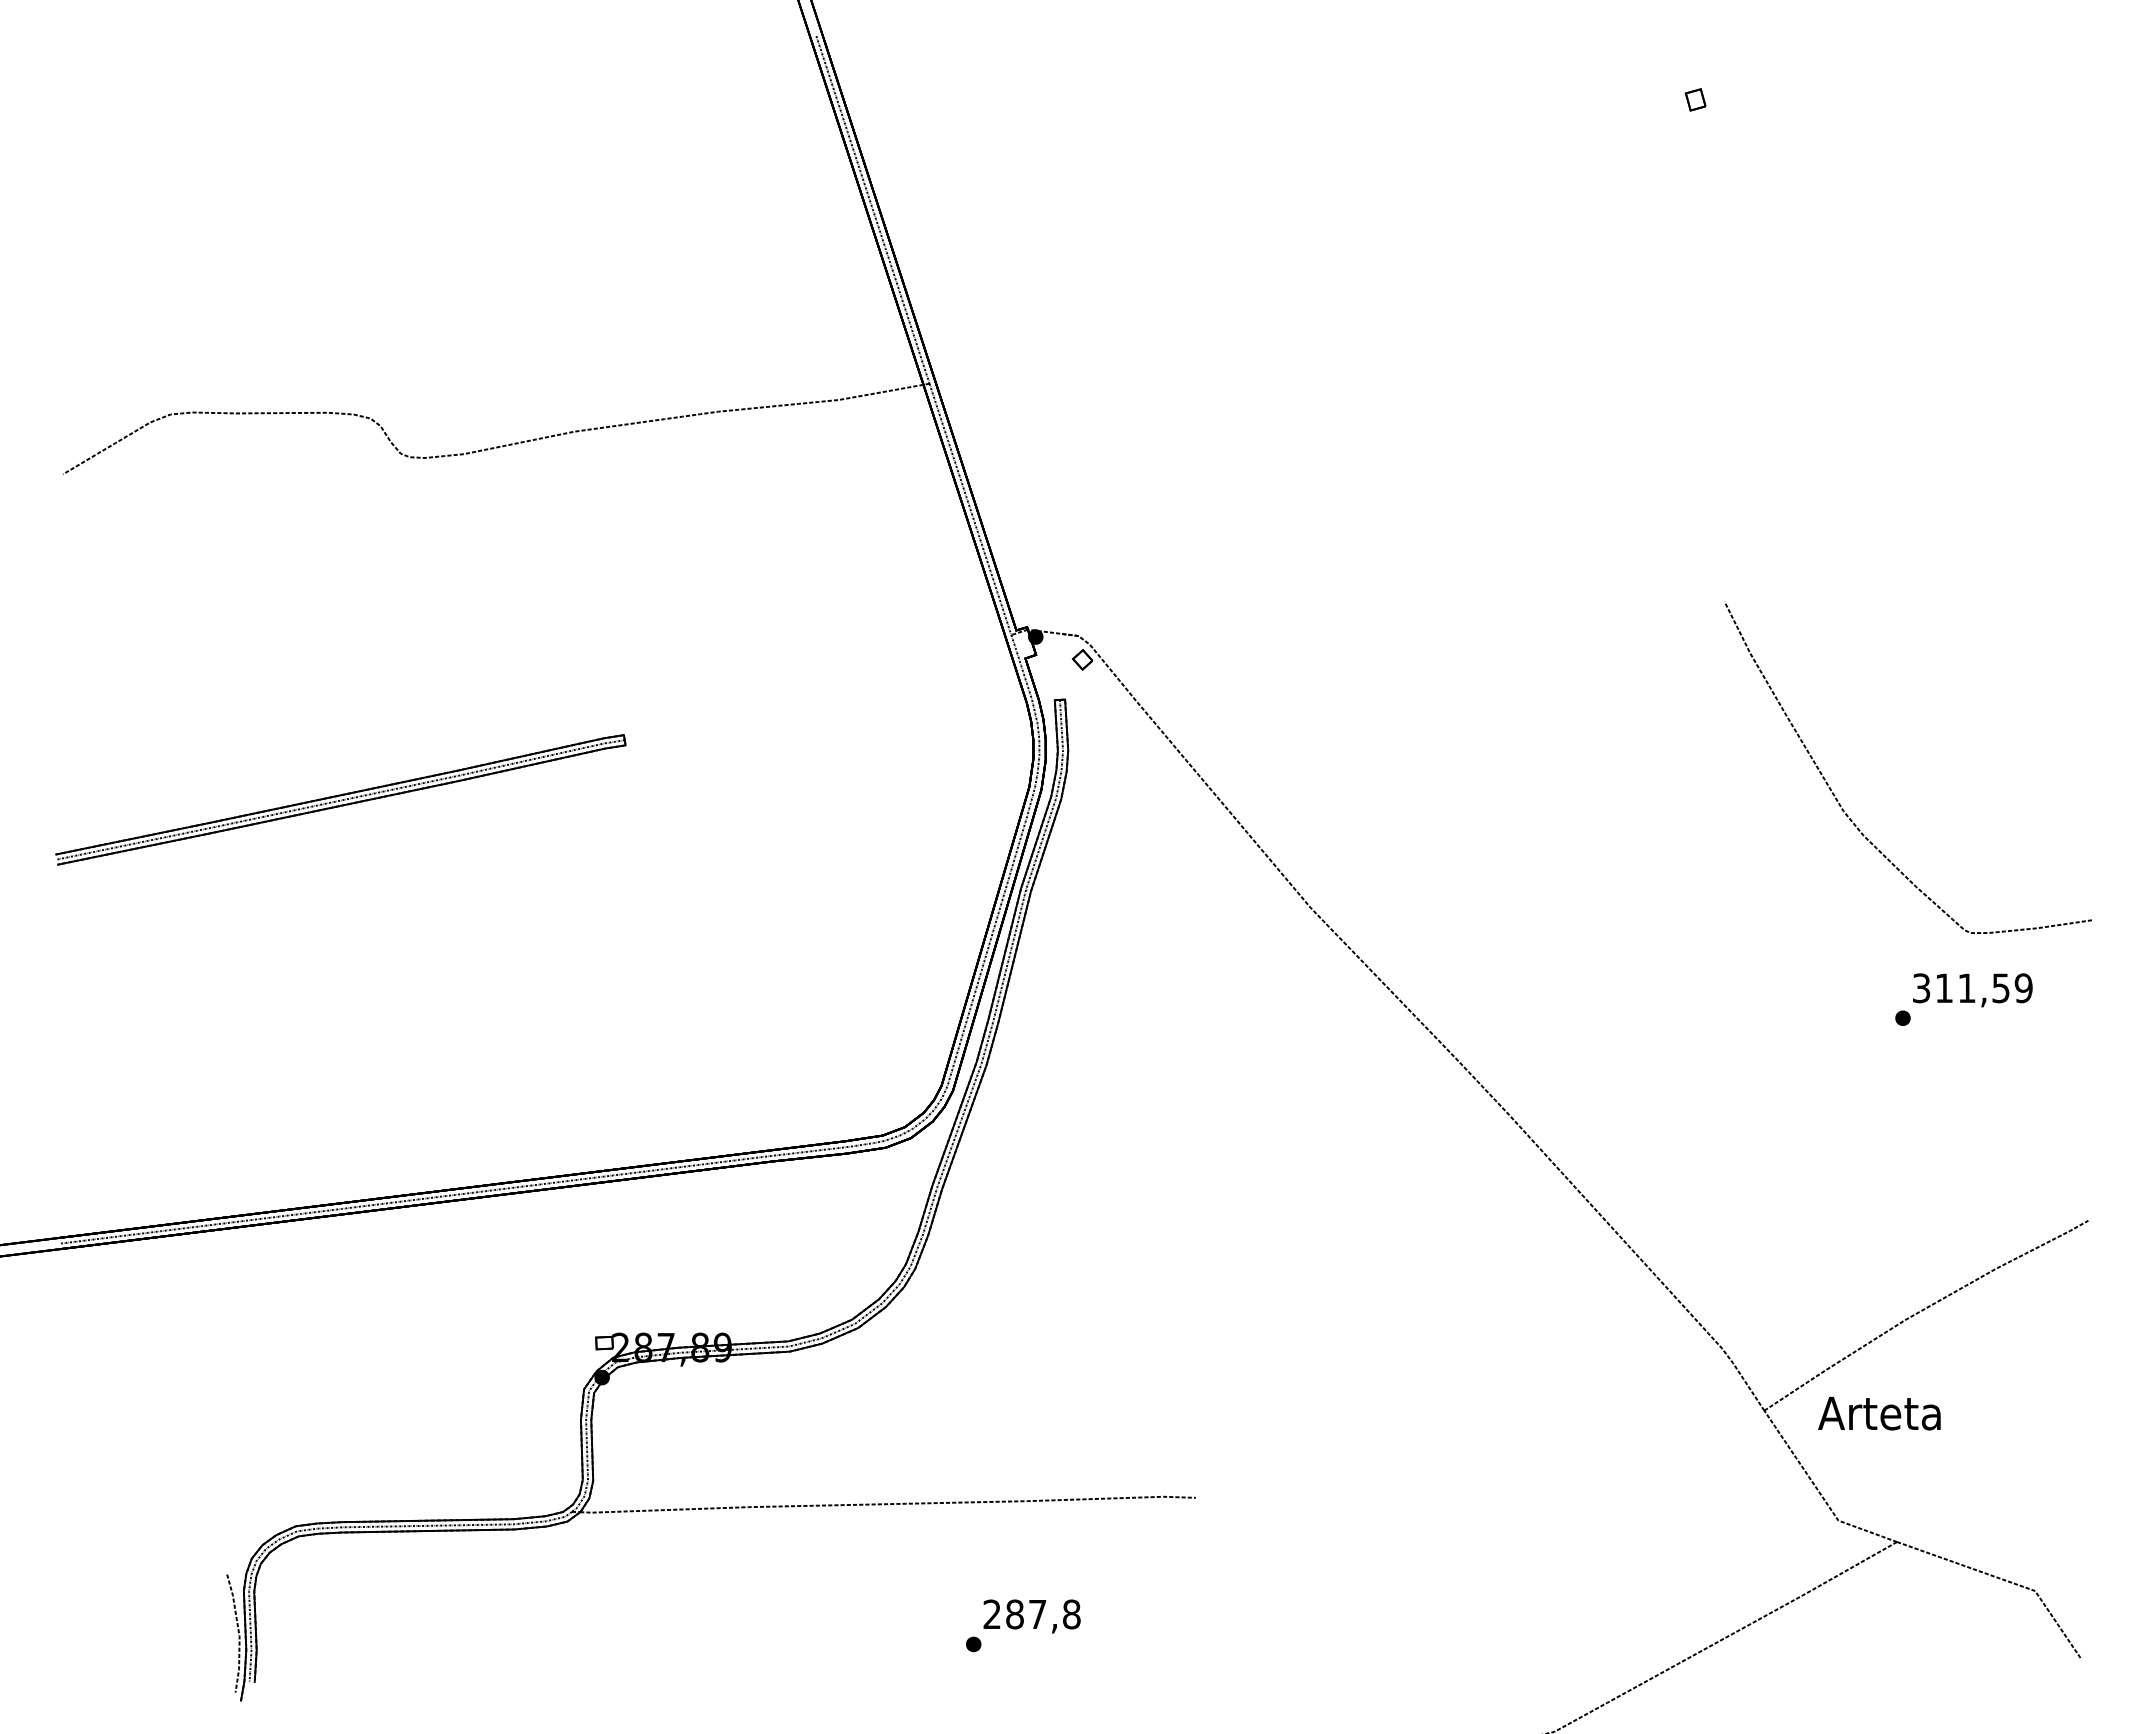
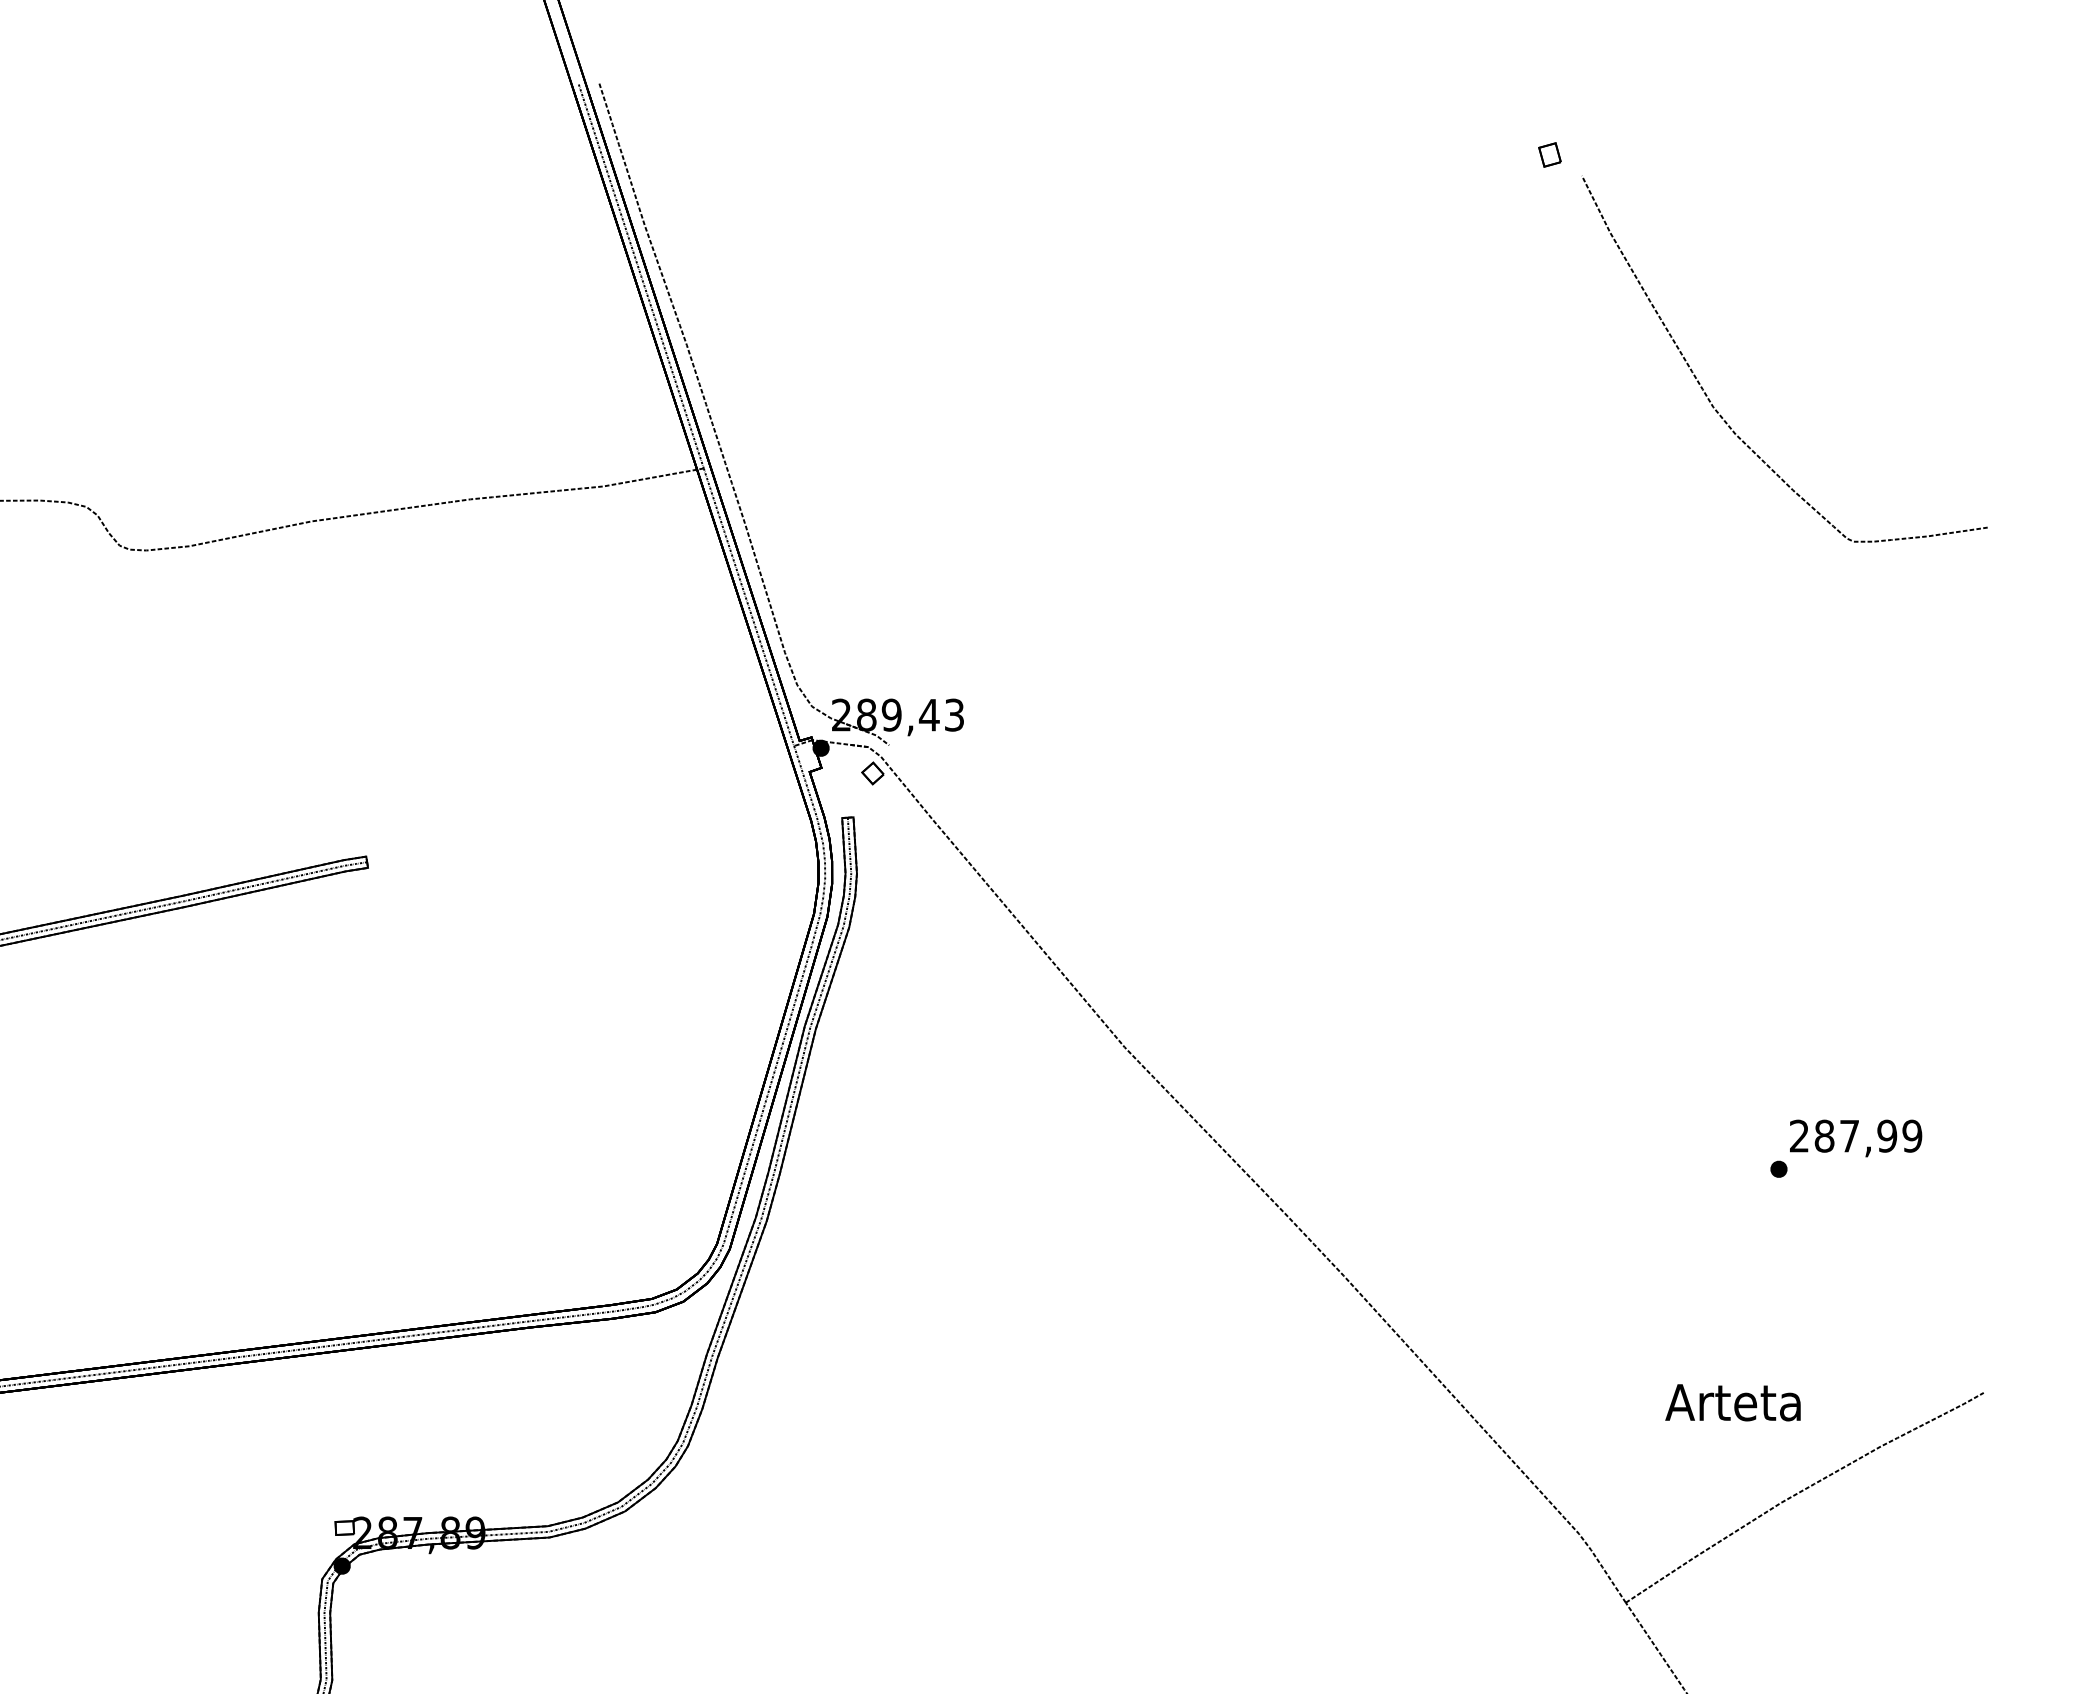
part: (940, 348) -> (715, 429), added
curve: (1848, 815) -> (1718, 411), moved
text: (1961, 988) -> (1843, 1136), 311,59 -> 287,99
text: (1879, 1413) -> (1733, 1402), moved

